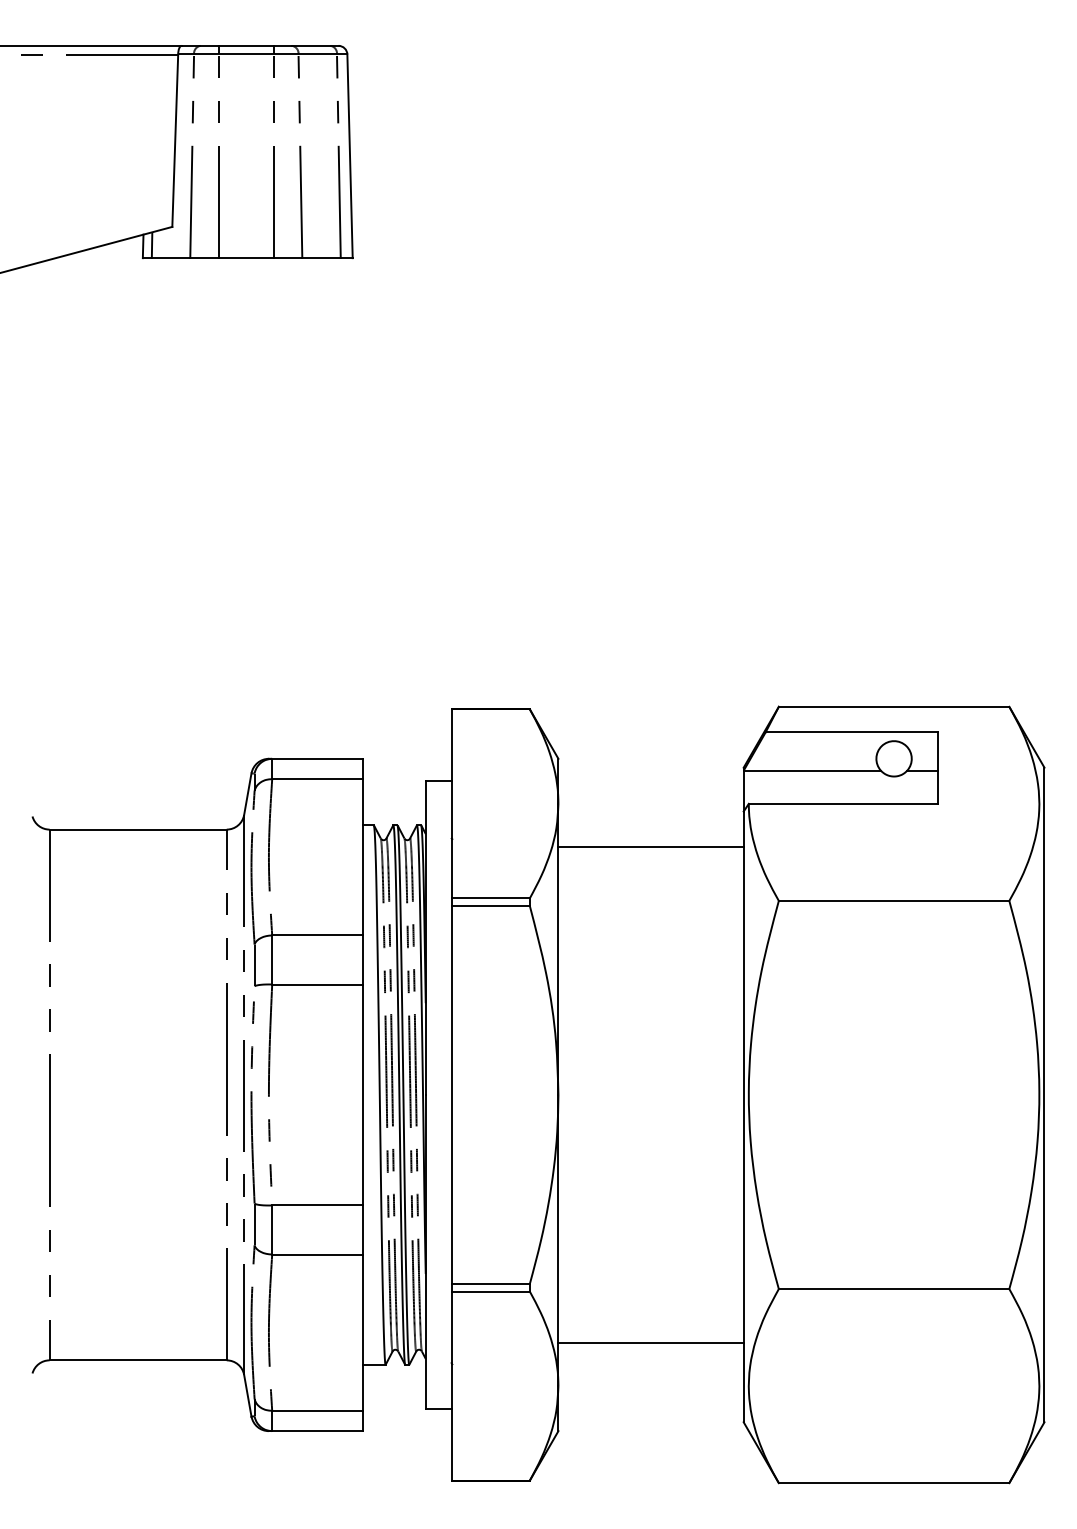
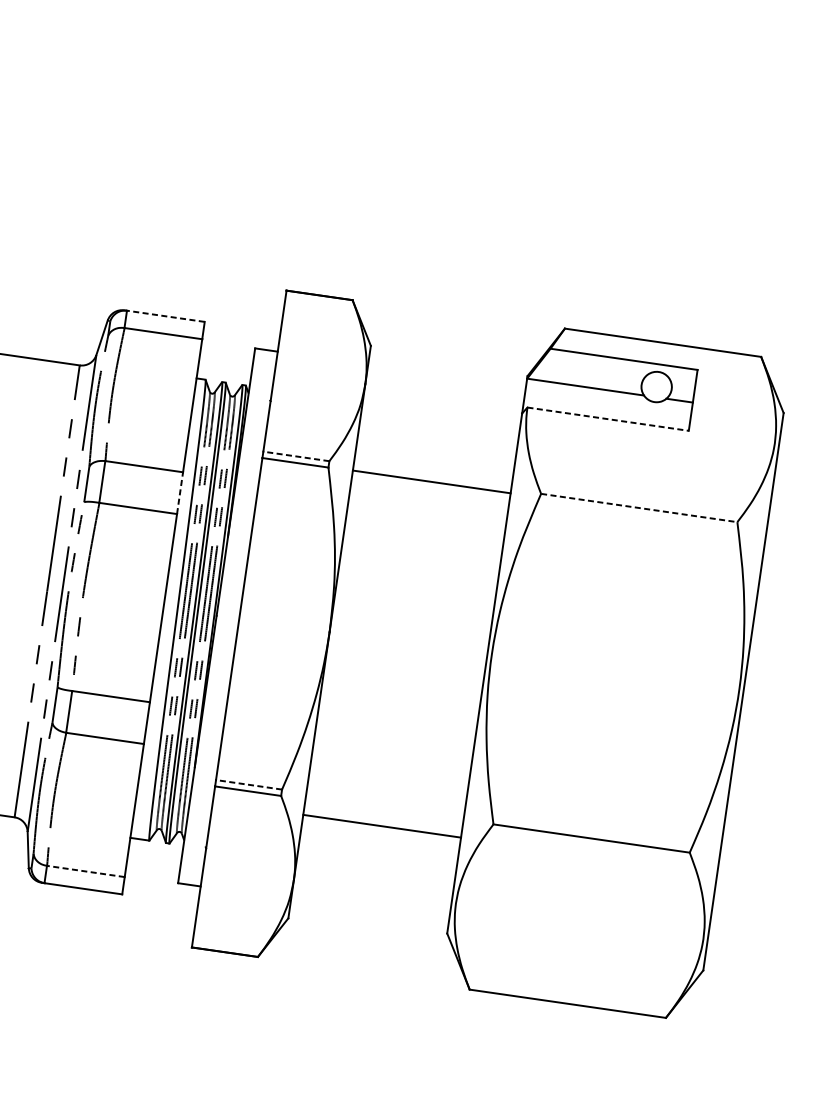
line: (317, 758) -> (165, 316), solid -> dashed
line: (843, 803) -> (608, 418), solid -> dashed
line: (650, 847) -> (431, 482), moved
line: (491, 898) -> (296, 456), solid -> dashed
line: (894, 900) -> (639, 507), solid -> dashed
line: (363, 959) -> (180, 492), solid -> dashed
line: (491, 1284) -> (249, 785), solid -> dashed
line: (650, 1342) -> (381, 826), moved
line: (317, 1410) -> (85, 871), solid -> dashed

